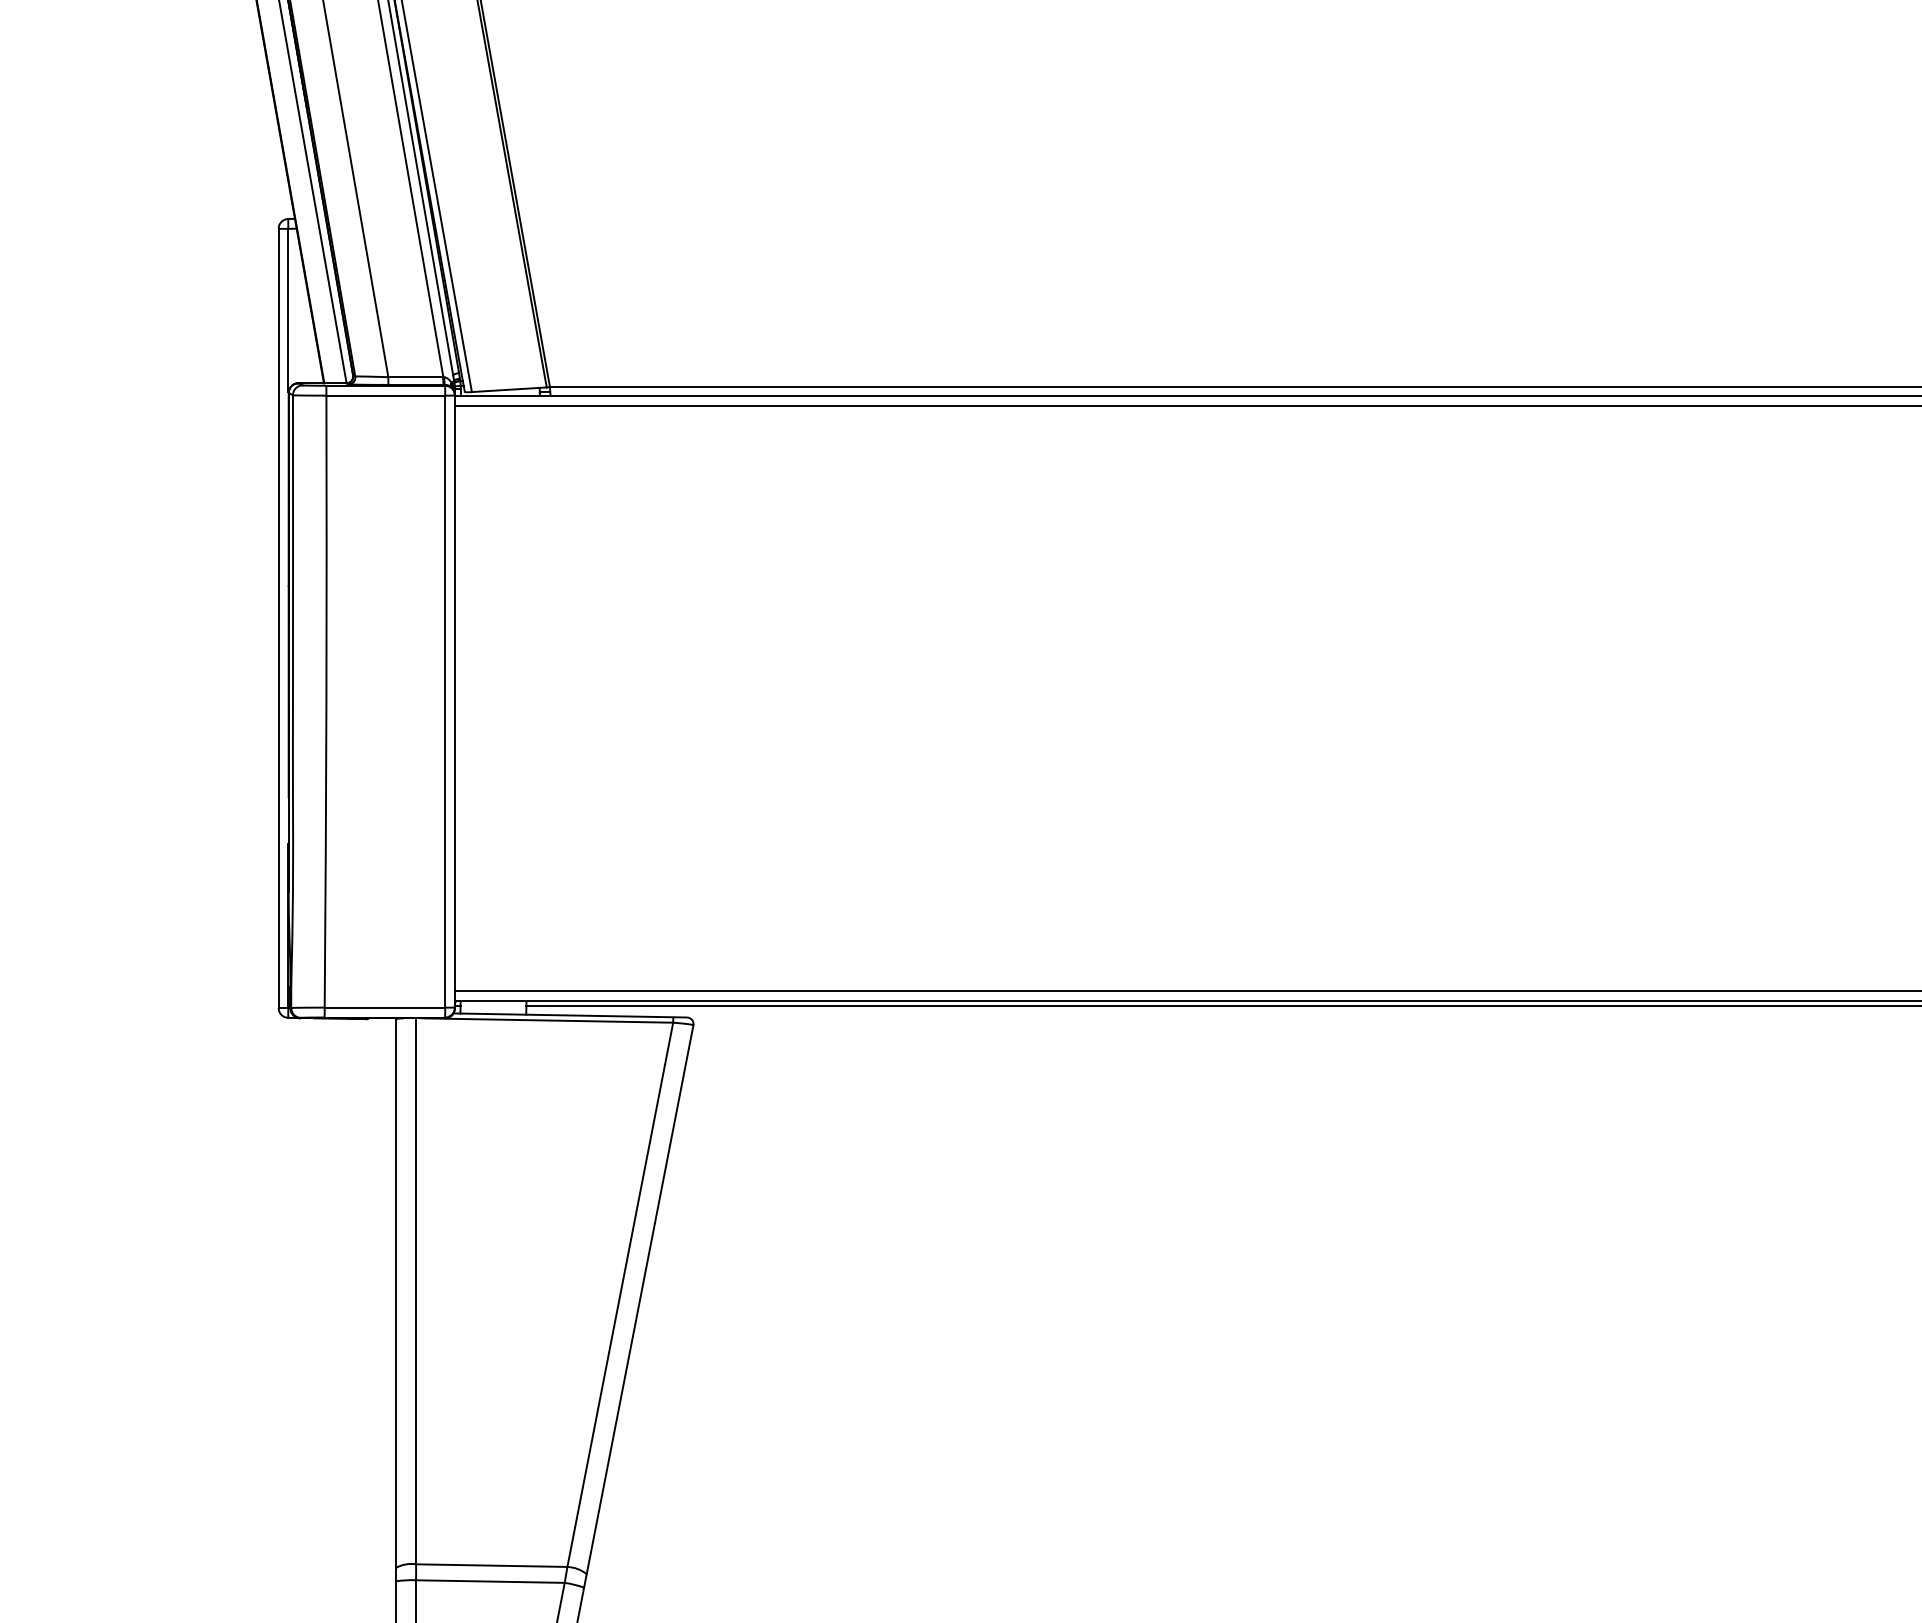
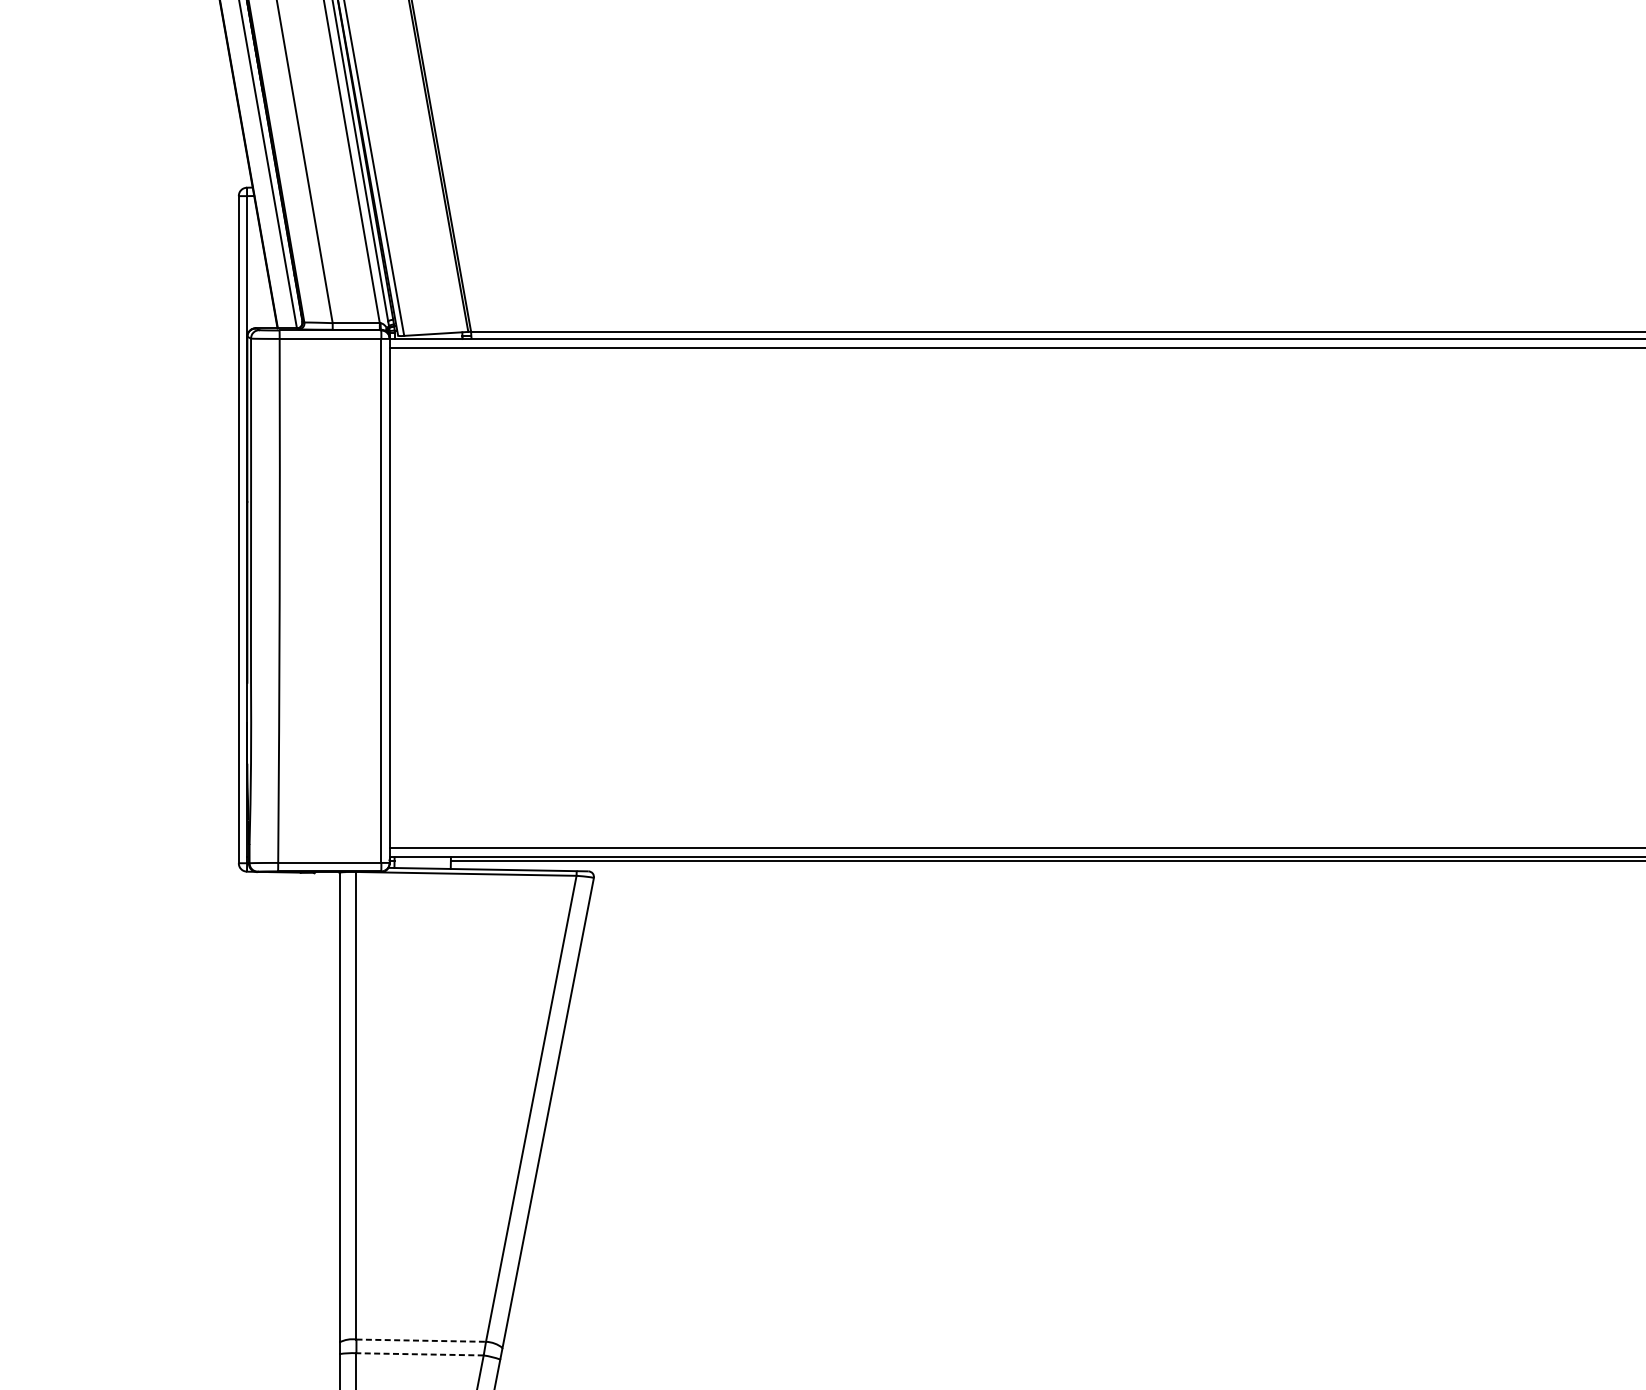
line: (491, 1565) -> (421, 1340), solid -> dashed
line: (489, 1581) -> (419, 1354), solid -> dashed

